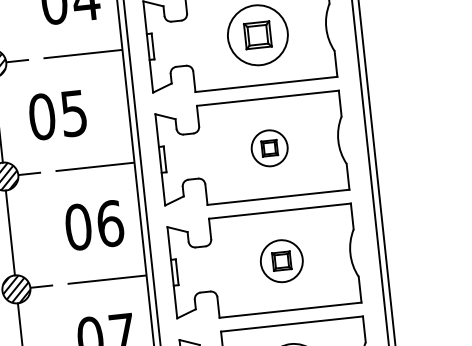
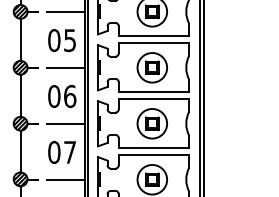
text: (56, 115) -> (61, 40), moved
part: (268, 147) -> (151, 67), size x1.67
part: (280, 260) -> (151, 123), size x1.43

